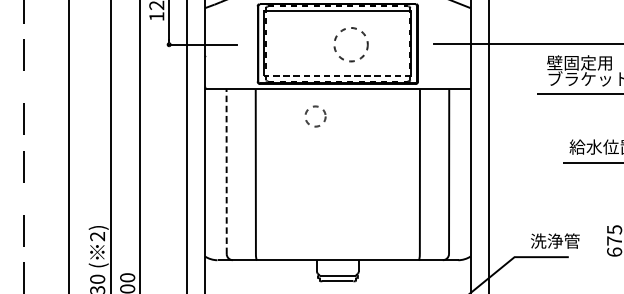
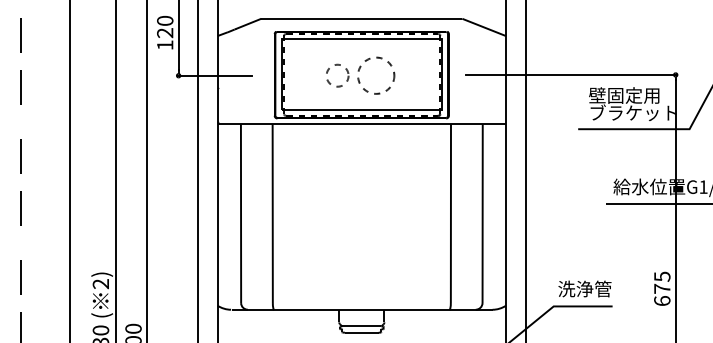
line: (337, 76) -> (361, 110), dashed -> solid
part: (307, 112) -> (328, 71), moved
line: (227, 171) -> (241, 213), dashed -> solid
text: (554, 240) -> (584, 288), moved

